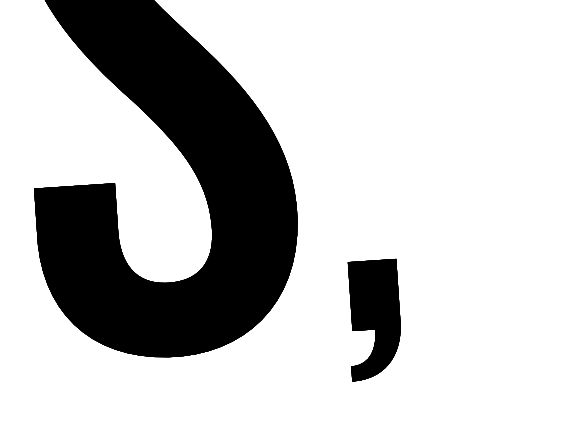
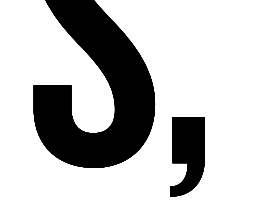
part: (374, 319) -> (187, 156), size x1.43

